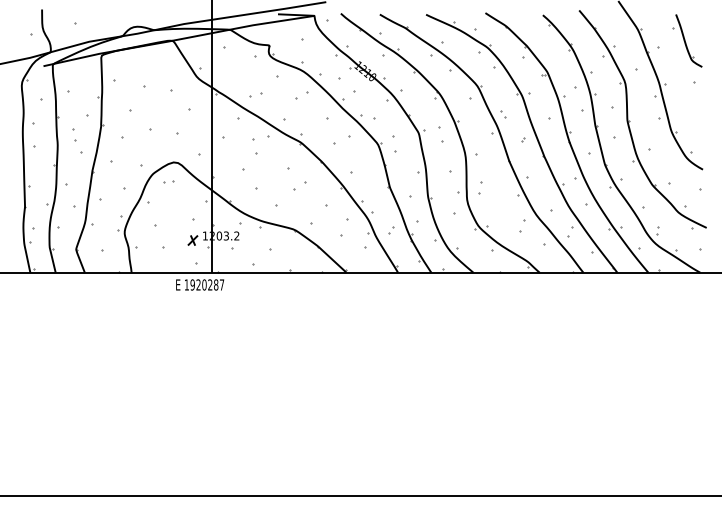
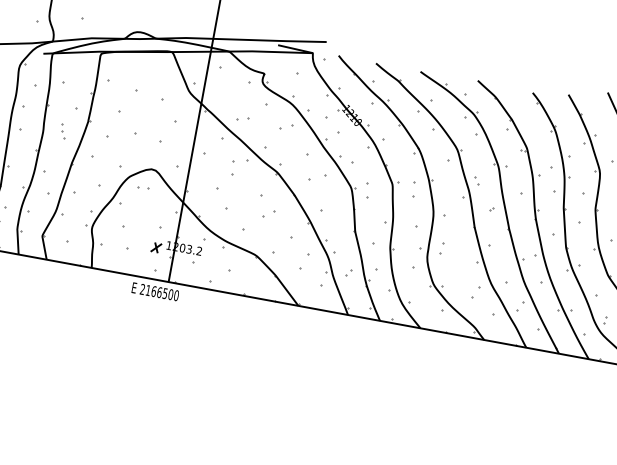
part: (77, 140) -> (62, 131), size x0.62
text: (204, 284) -> (159, 292), 1920287 -> 2166500

